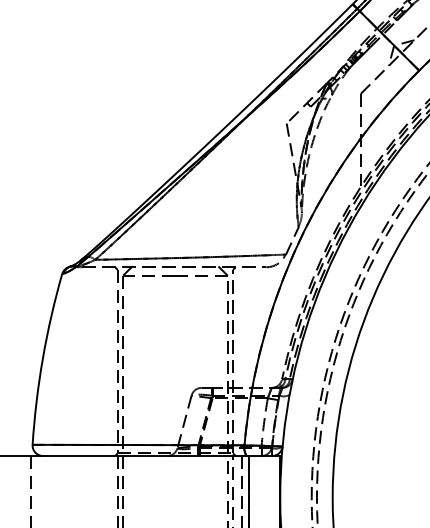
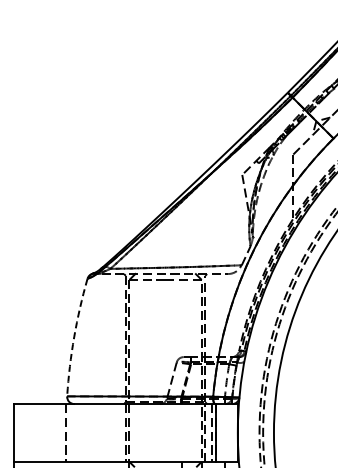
arc: (43, 359) -> (74, 337), solid -> dashed

